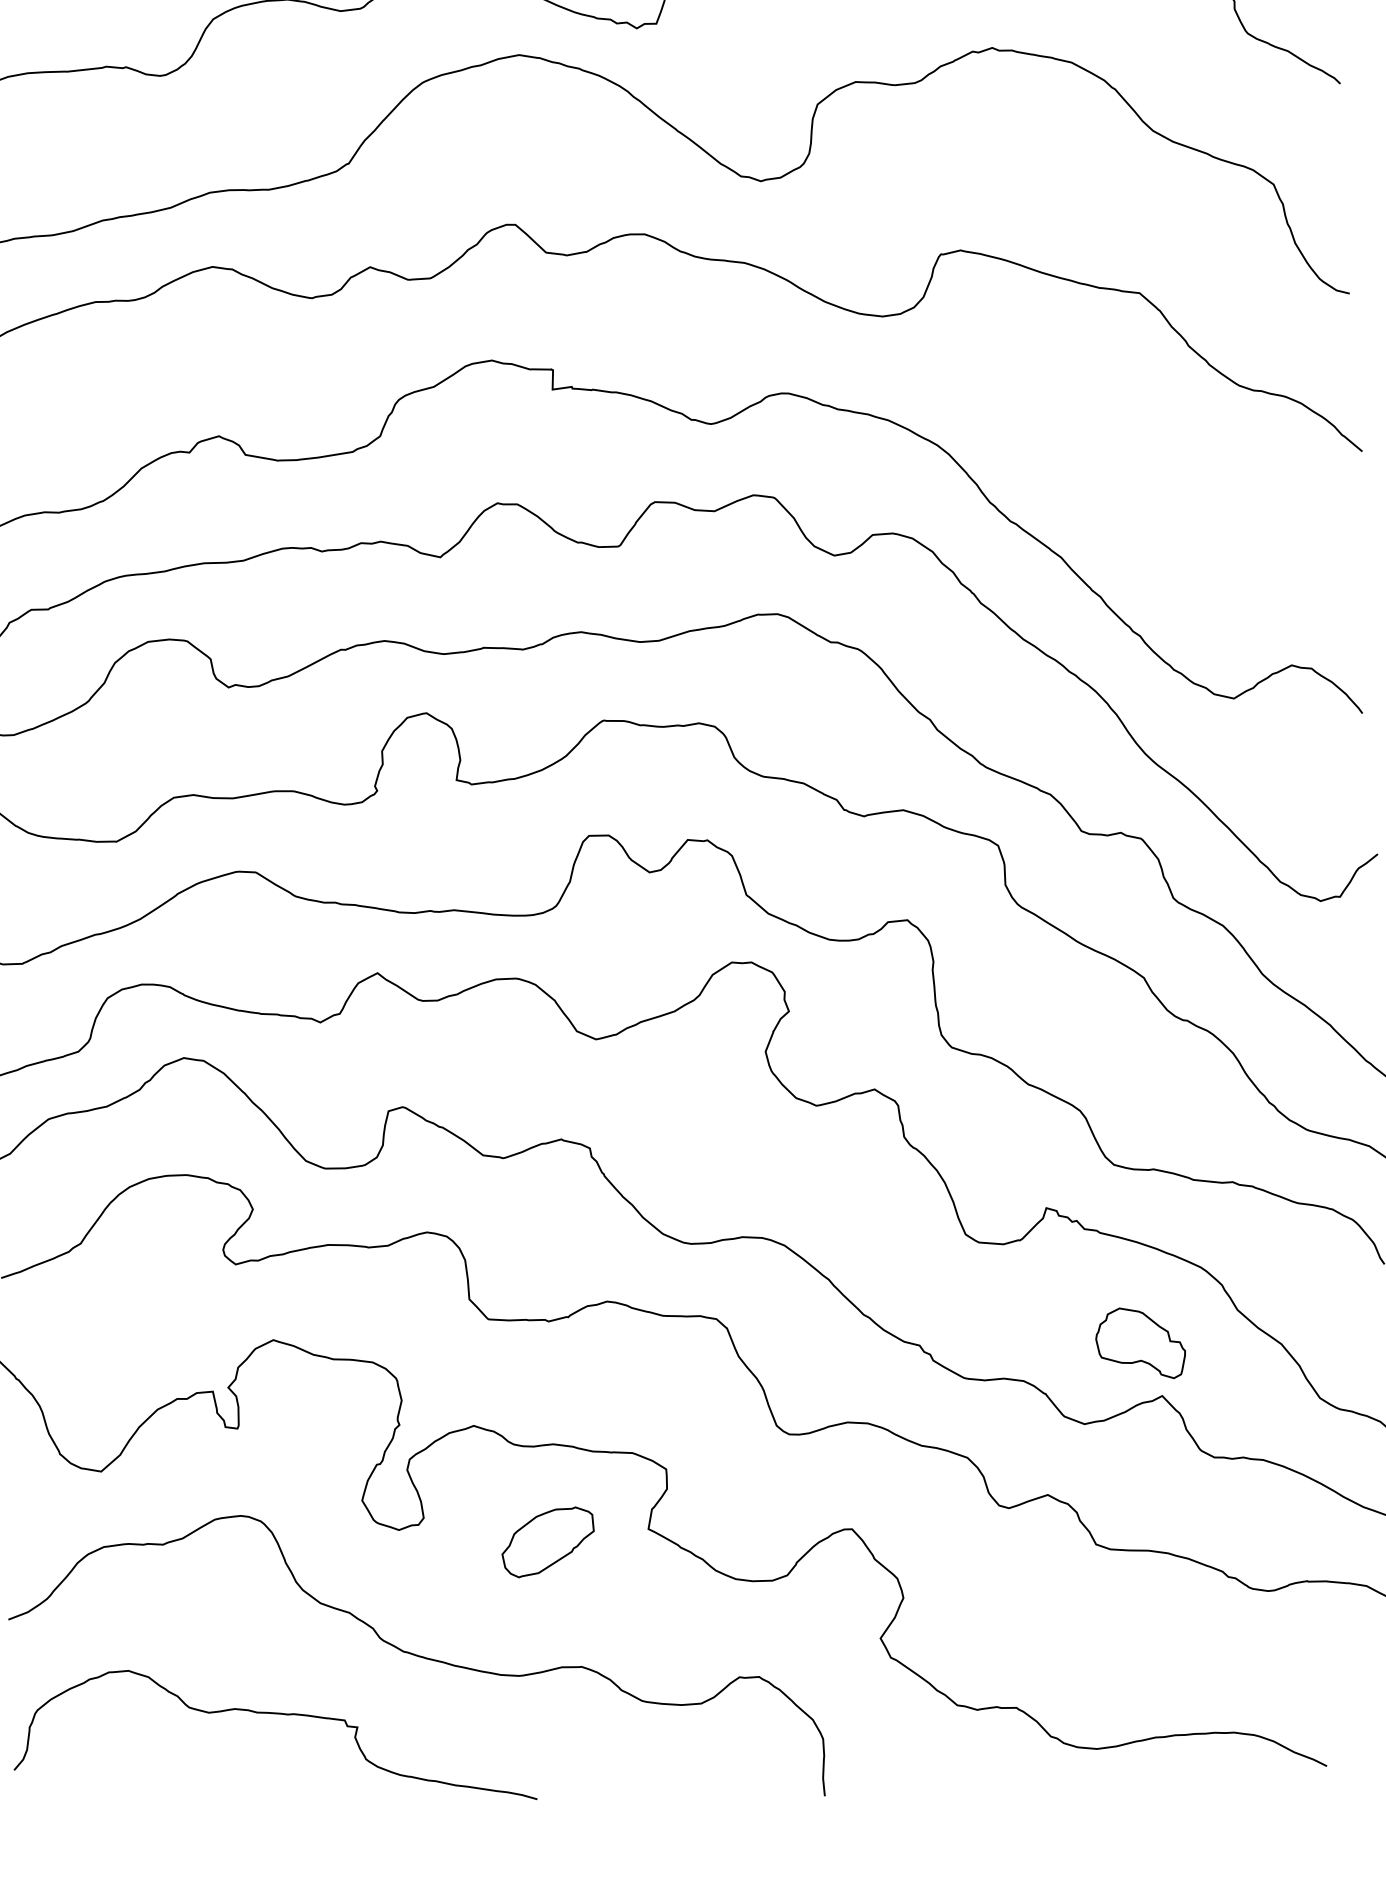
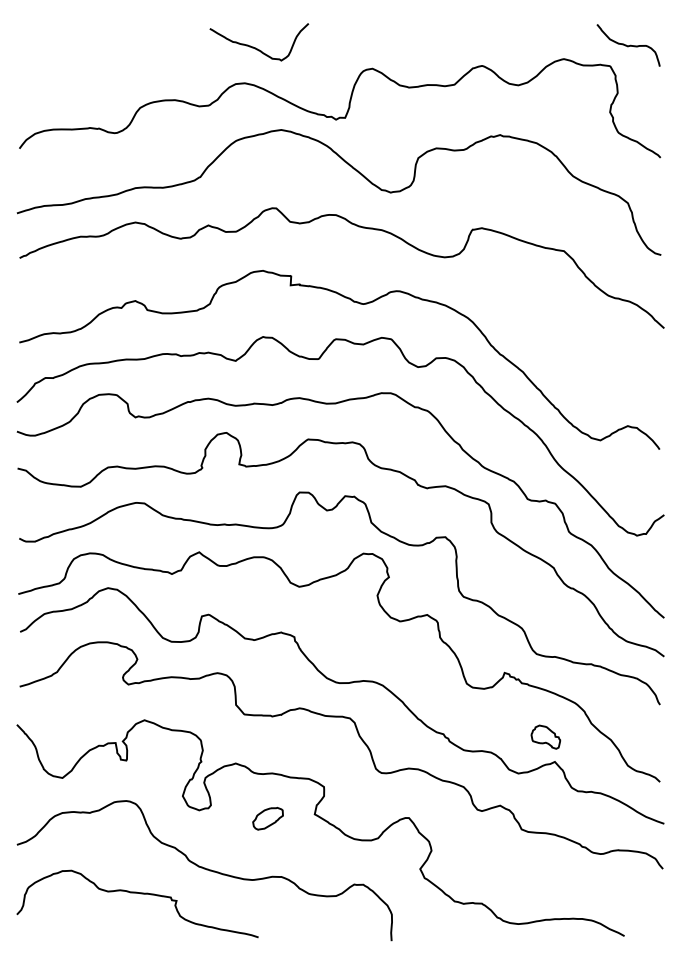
part: (1139, 1341) -> (545, 736), size x0.7
part: (546, 1541) -> (267, 818), size x0.7

